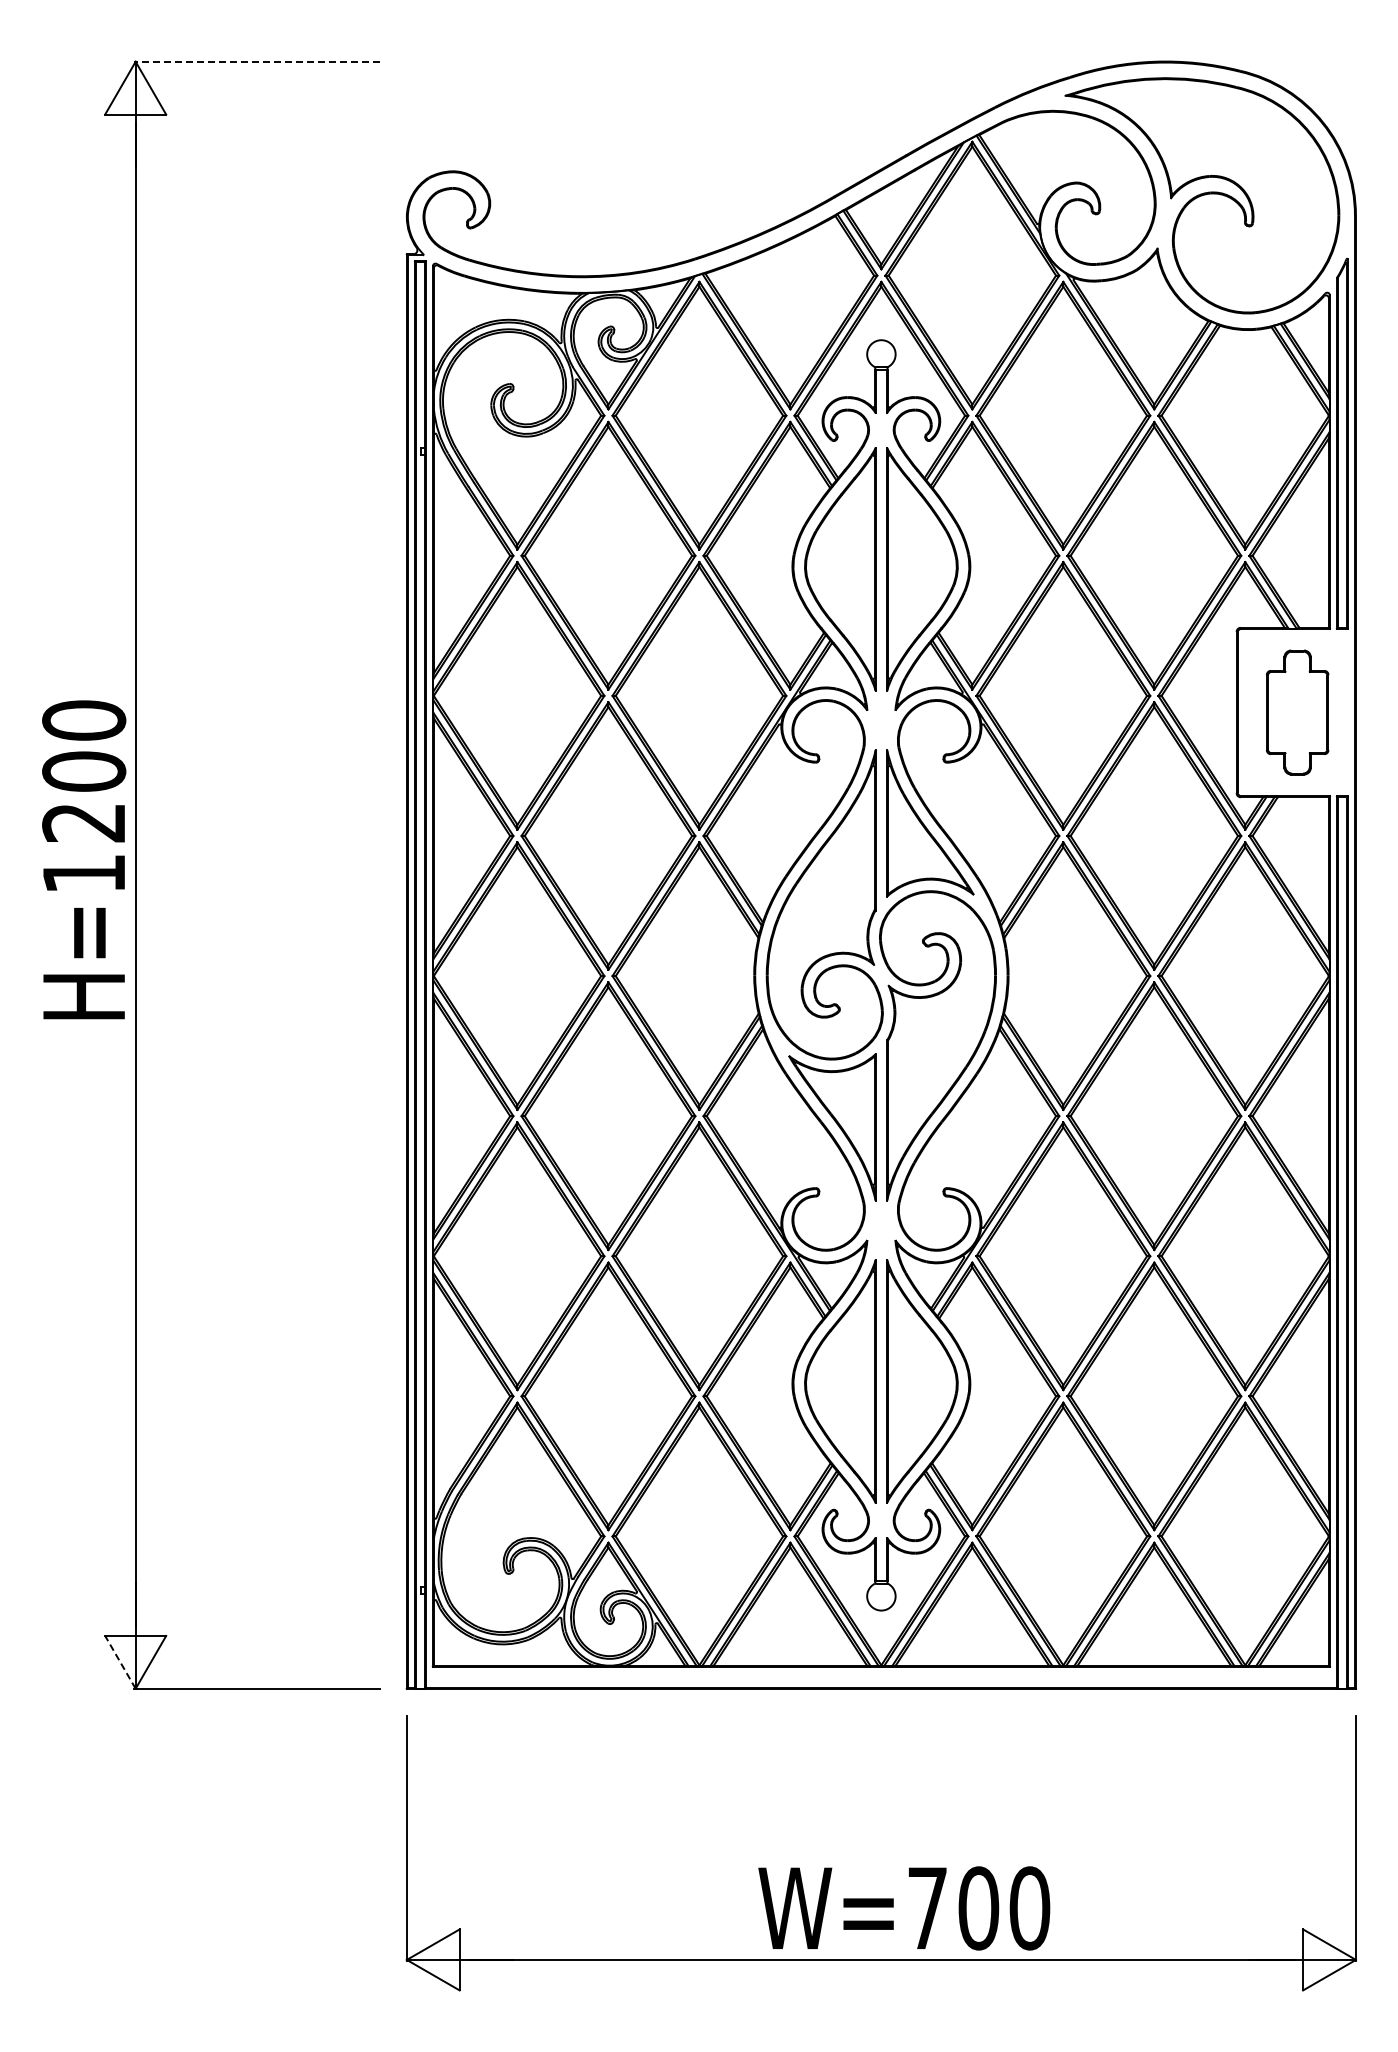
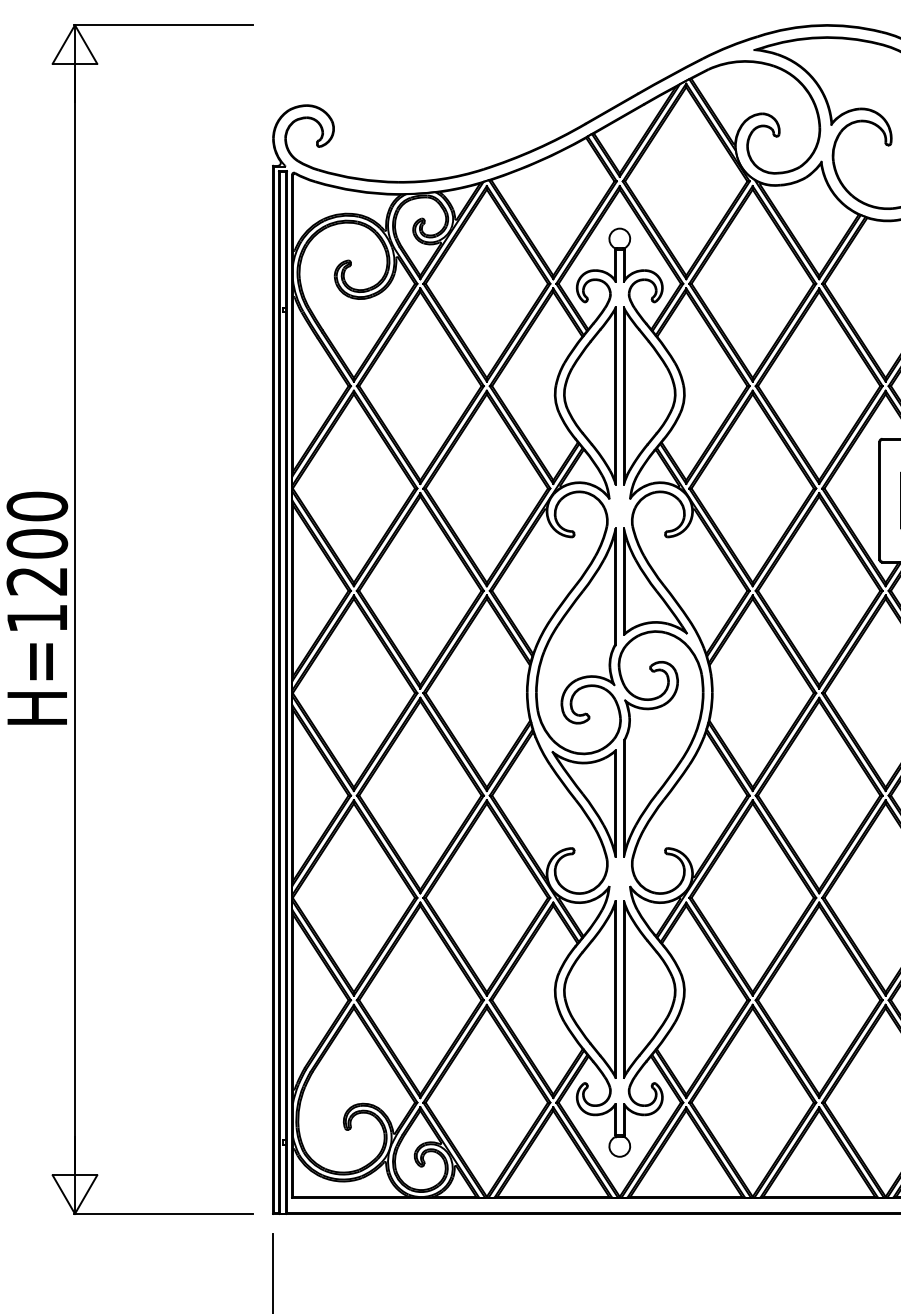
line: (257, 61) -> (163, 25), dashed -> solid
line: (120, 1662) -> (63, 1194), dashed -> solid

